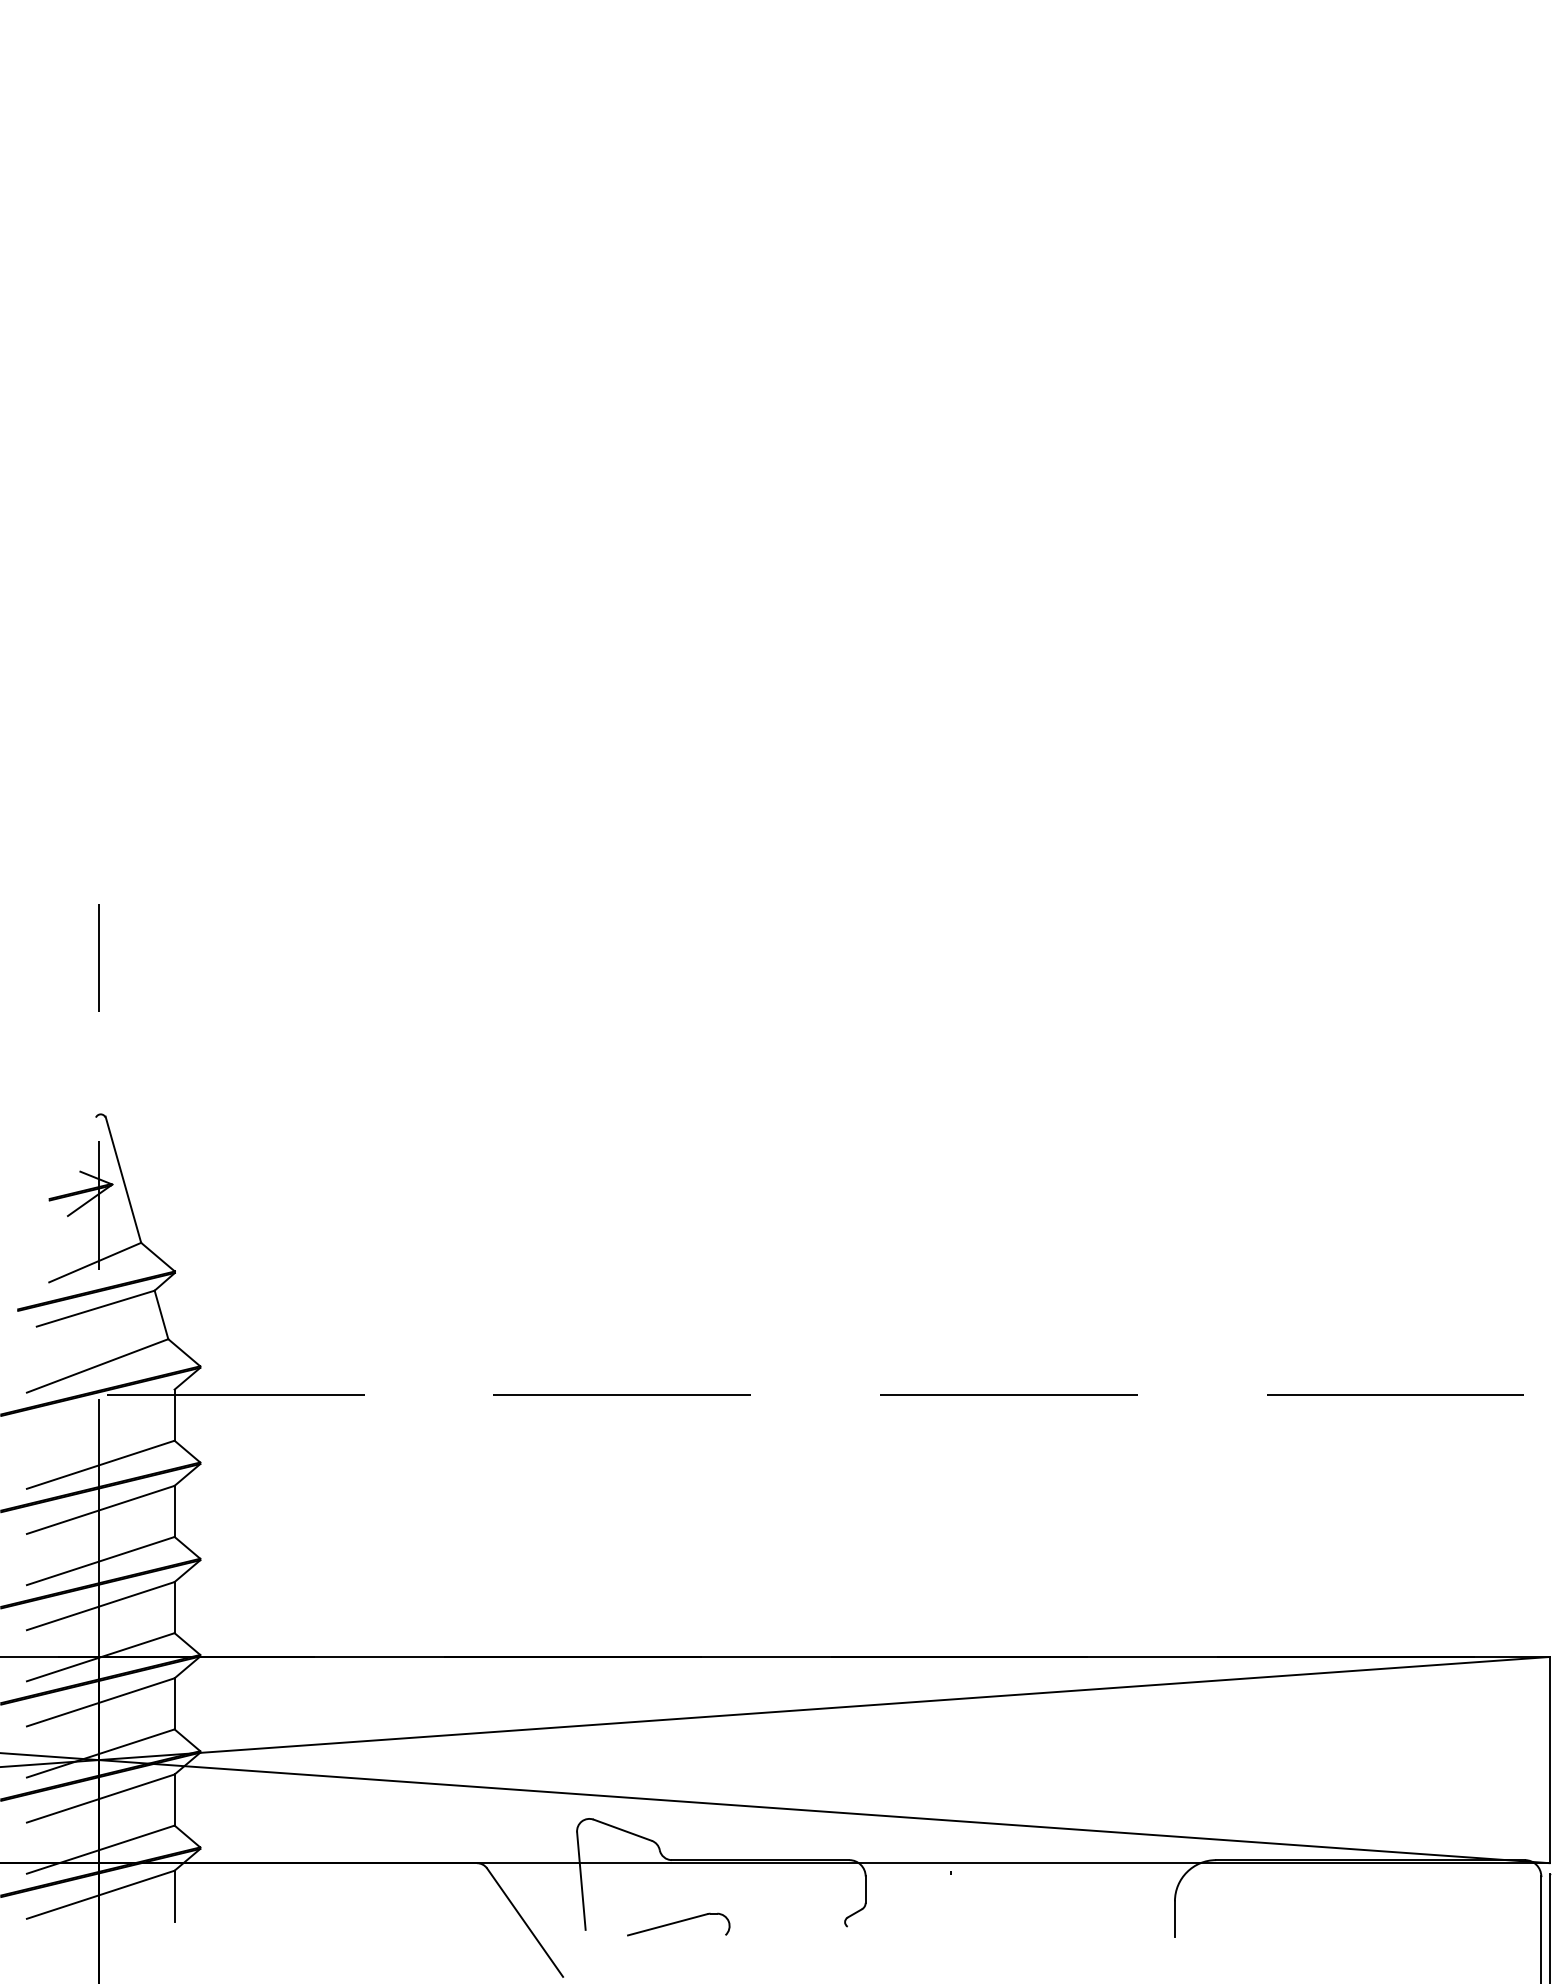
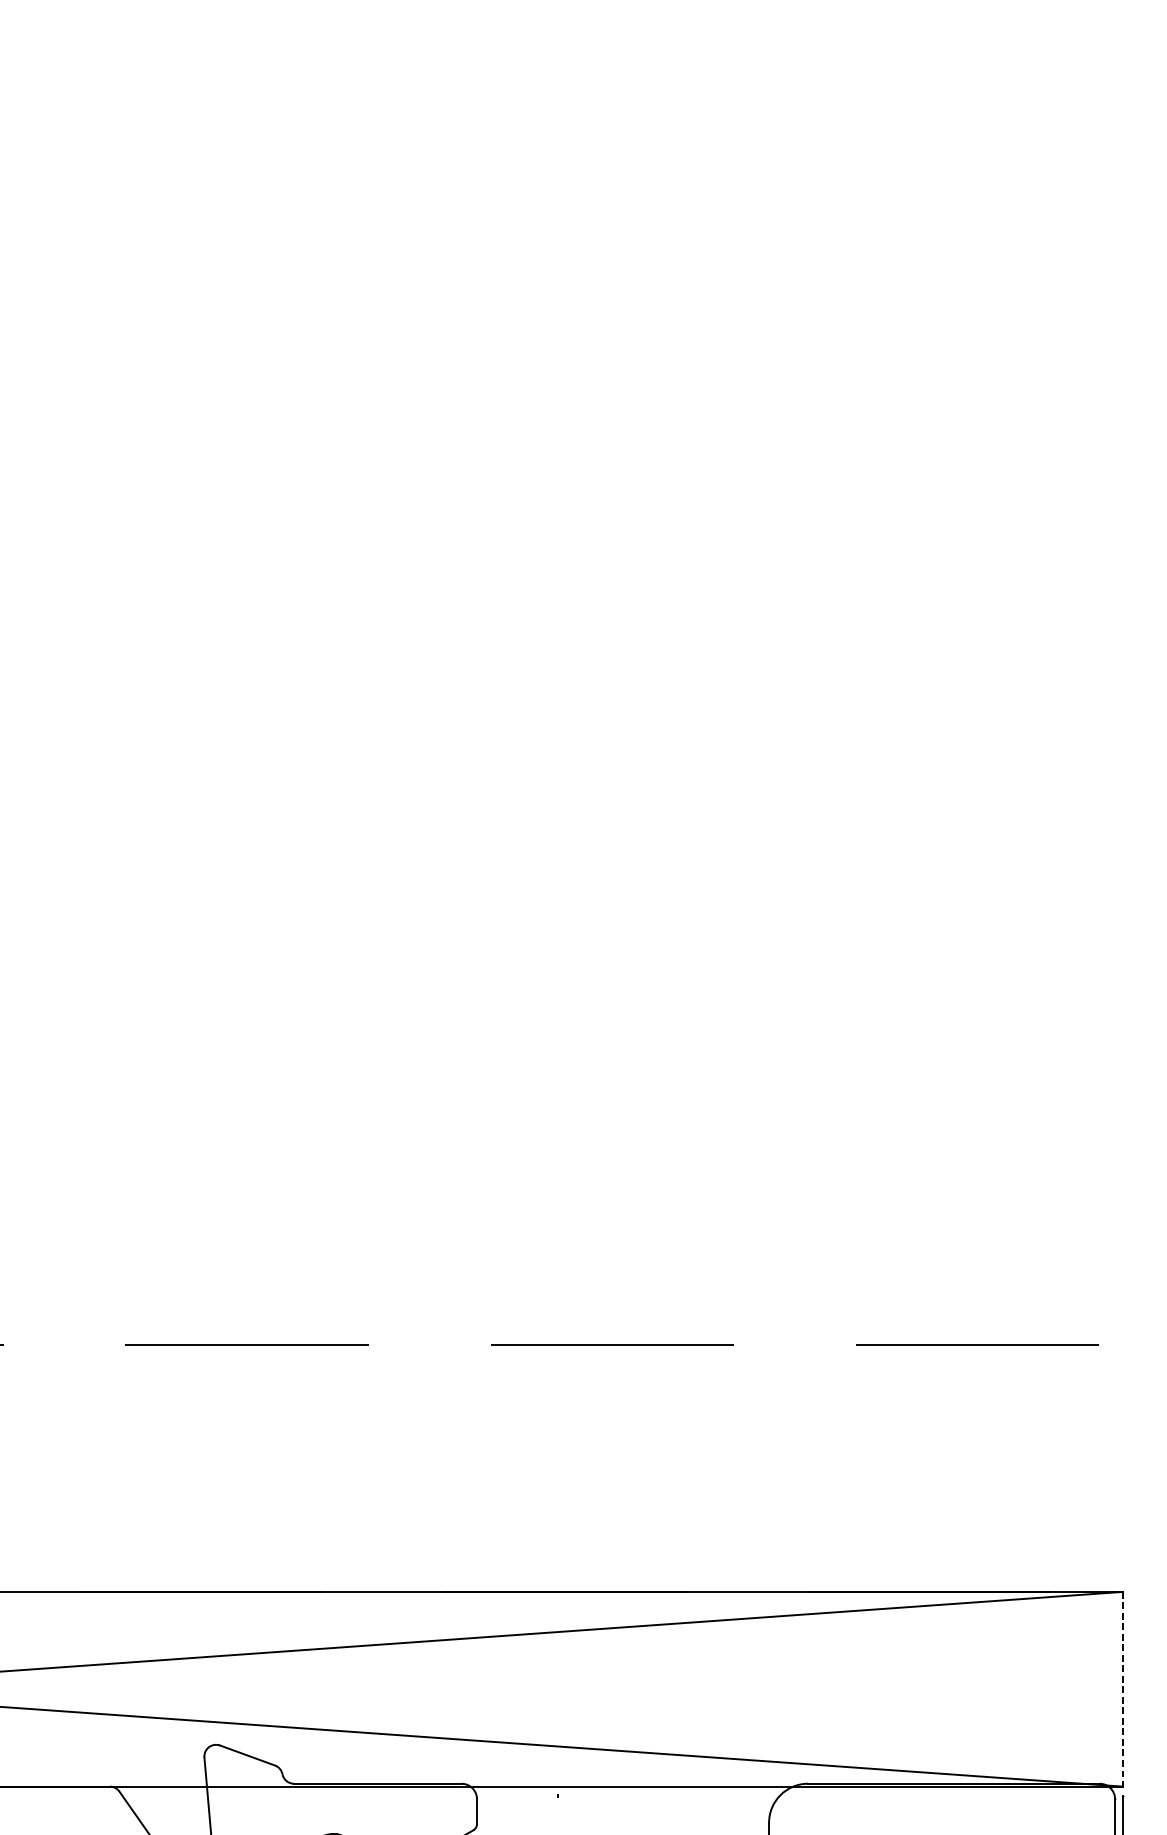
line: (1549, 1760) -> (1122, 1689), solid -> dashed

